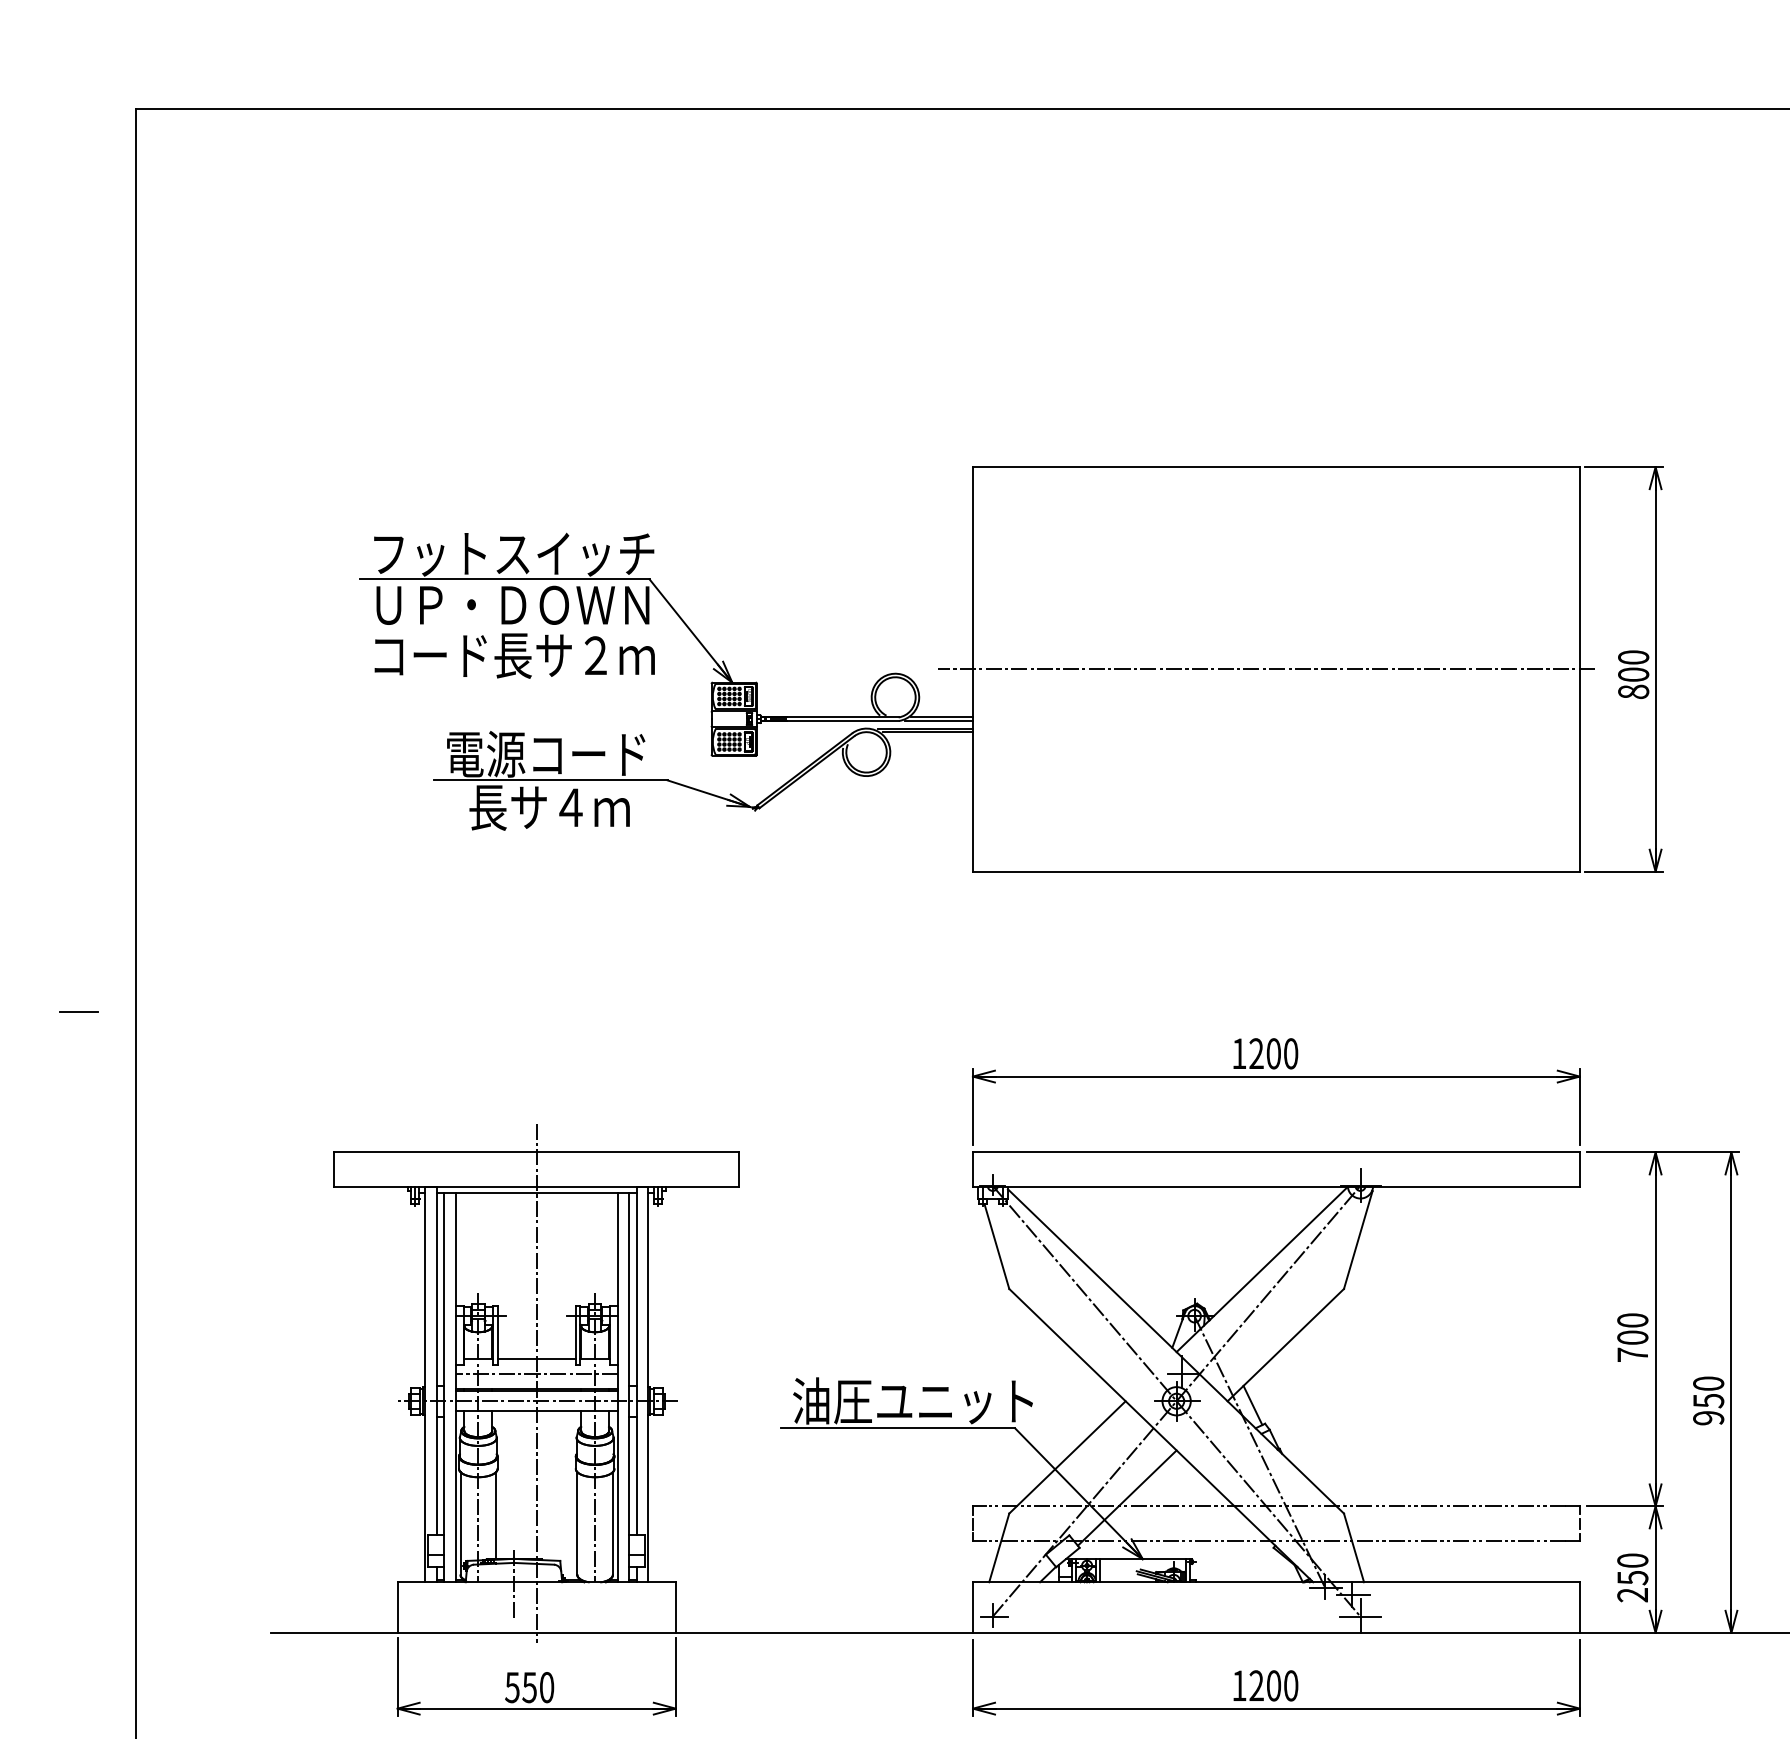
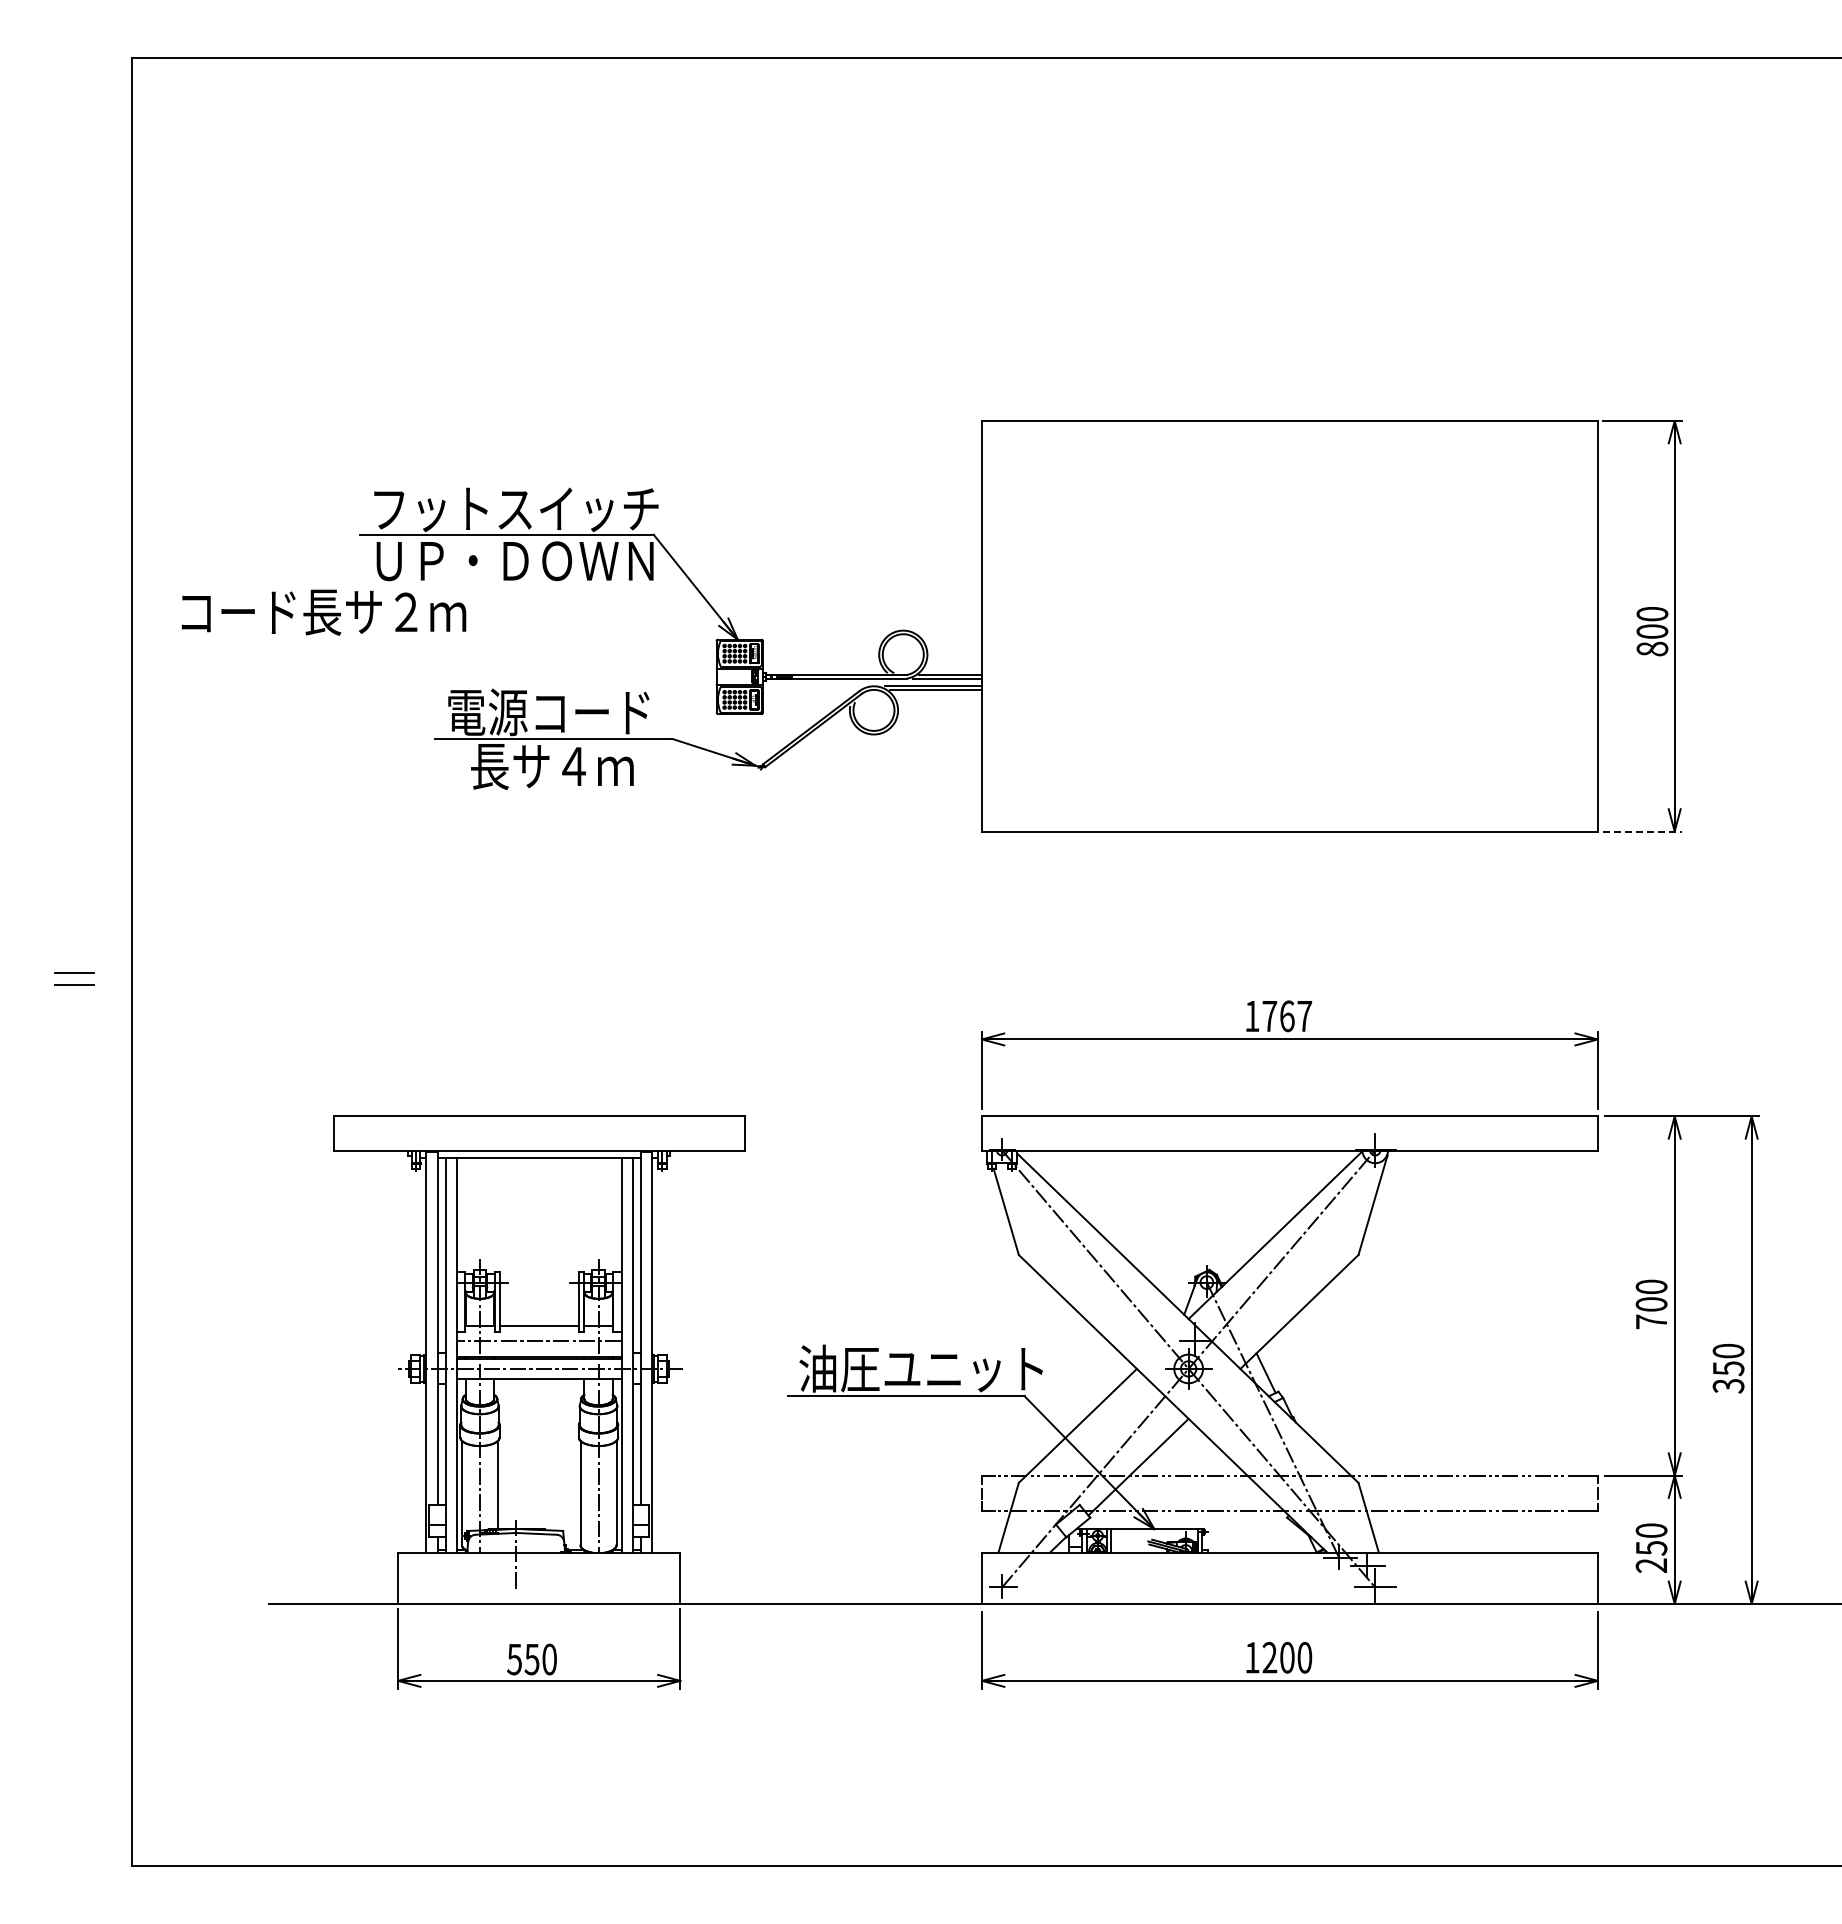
text: (514, 655) -> (323, 612), moved
line: (1266, 669) -> (1279, 626), removed
line: (1623, 871) -> (1642, 831), solid -> dashed
line: (78, 1022) -> (74, 984), added
text: (1274, 1053) -> (1287, 1016), 1200 -> 1767
line: (536, 1383) -> (539, 1350), removed
text: (1708, 1418) -> (1728, 1386), 950 -> 350

